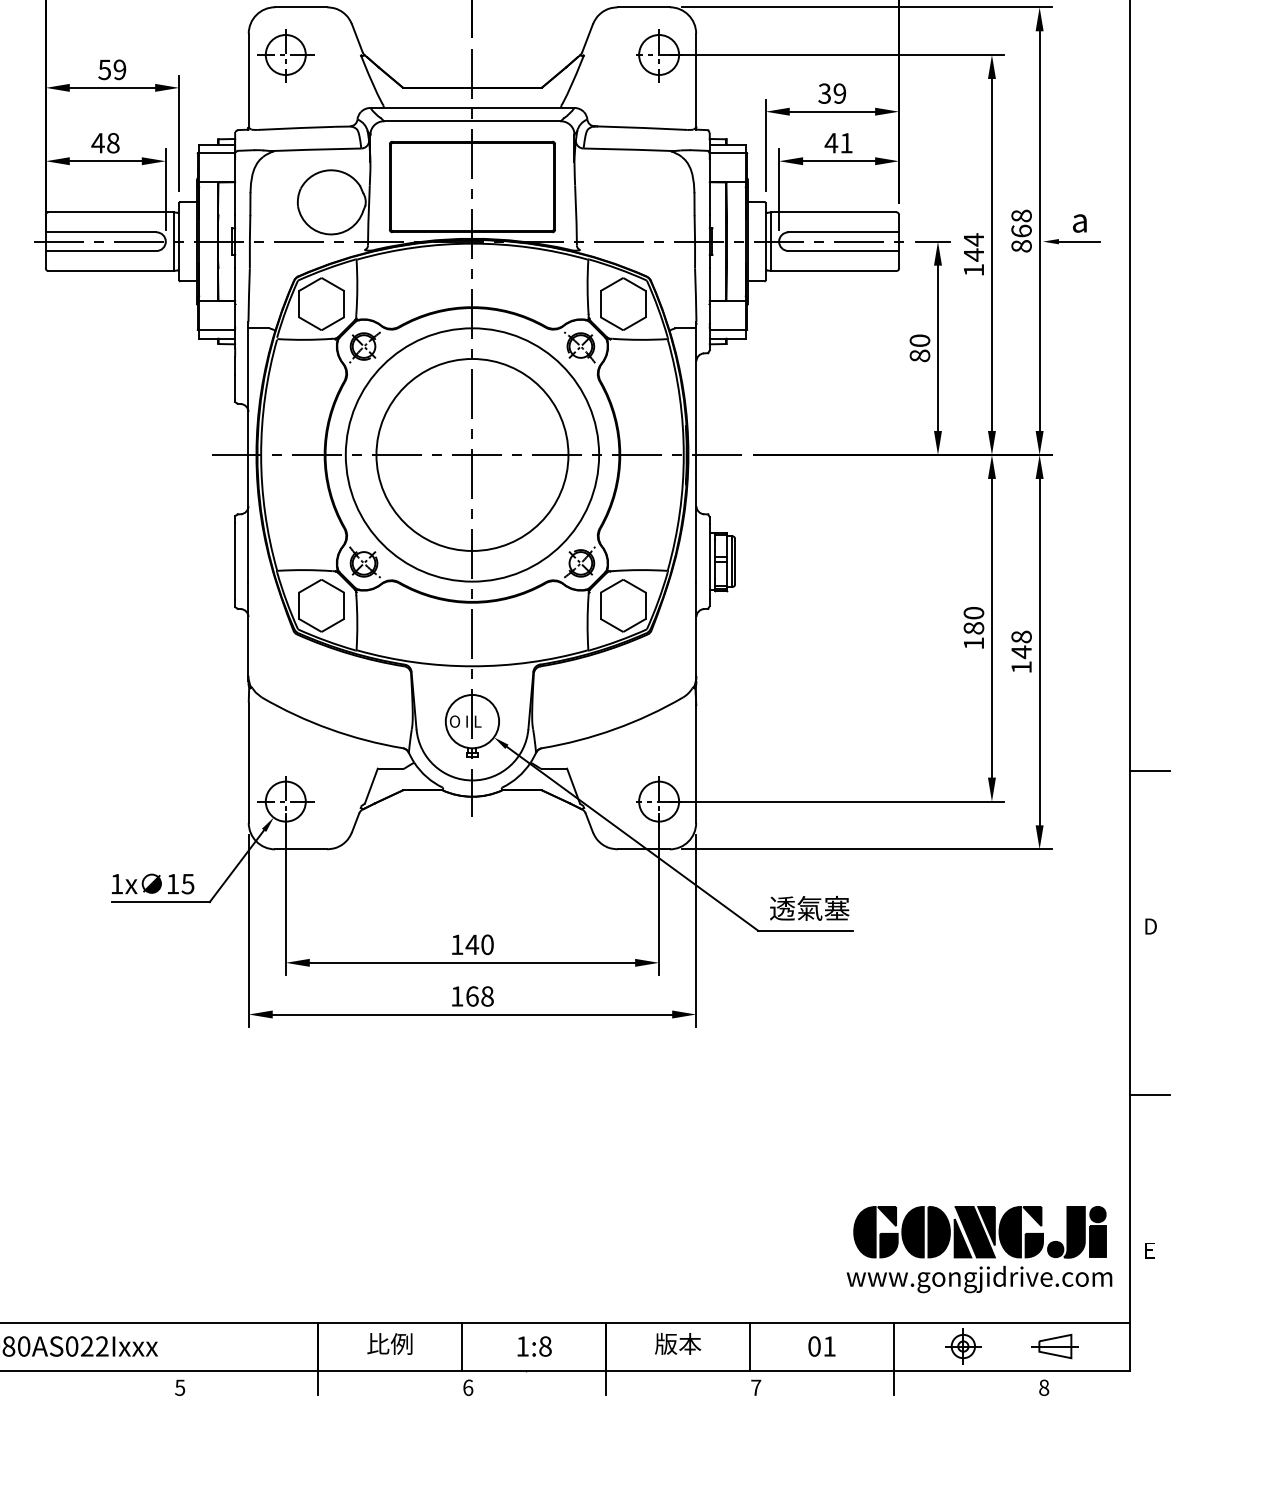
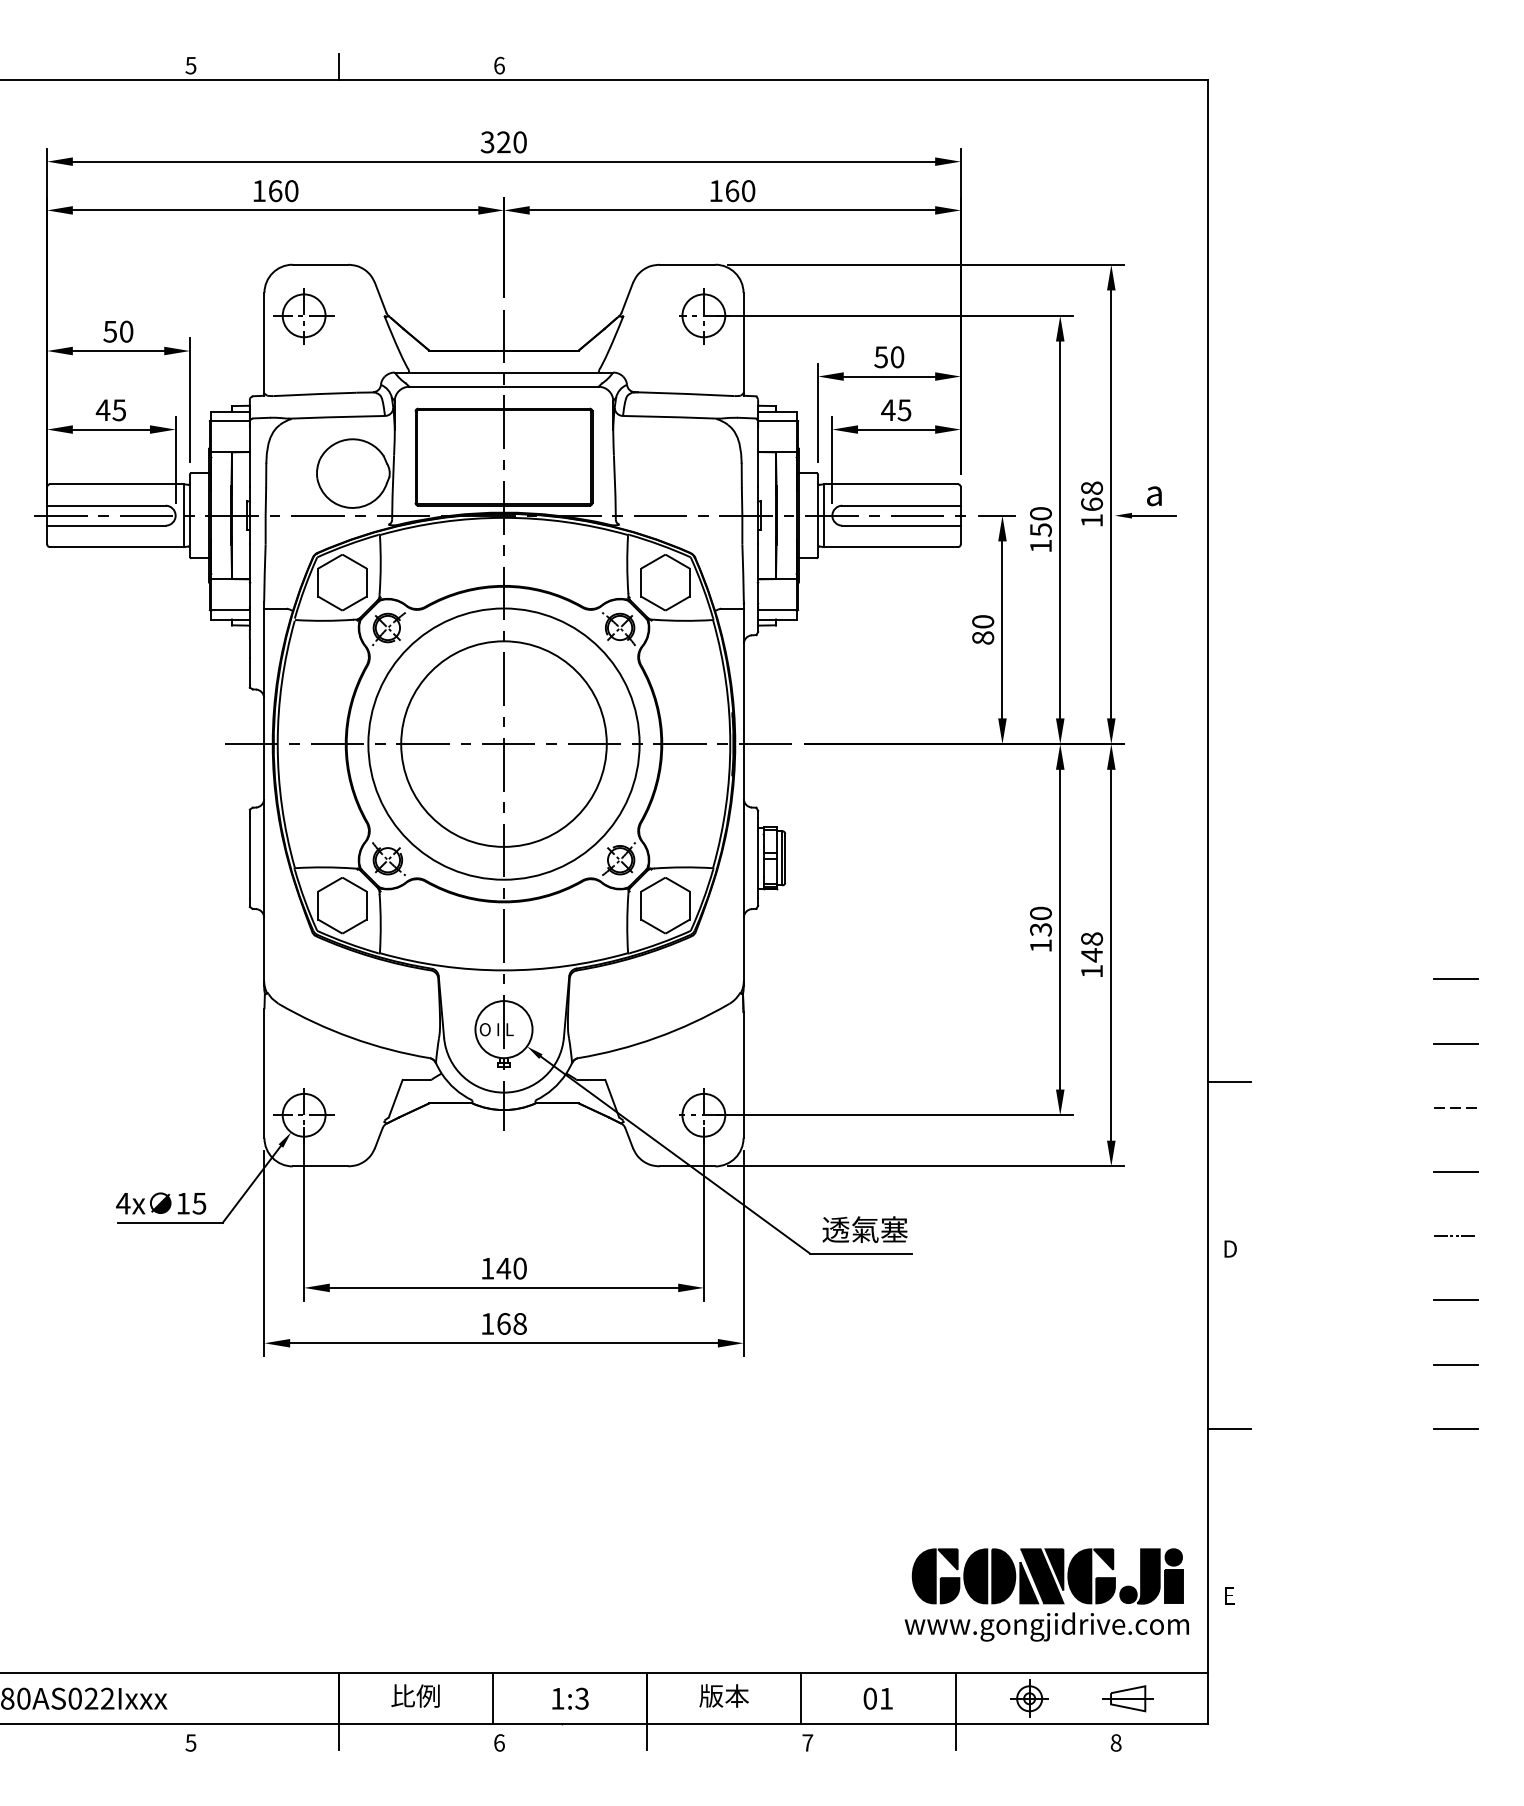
text: (119, 69) -> (126, 331), 59 -> 50
text: (832, 93) -> (889, 357), 39 -> 50
text: (113, 143) -> (119, 410), 48 -> 45
text: (846, 143) -> (904, 410), 41 -> 45
text: (1022, 246) -> (1092, 520), 868 -> 168
text: (973, 247) -> (1040, 521), 144 -> 150
text: (973, 628) -> (1040, 929), 180 -> 130
text: (117, 883) -> (123, 1203), 1x -> 4x
text: (544, 1346) -> (581, 1698), 1:8 -> 1:3

